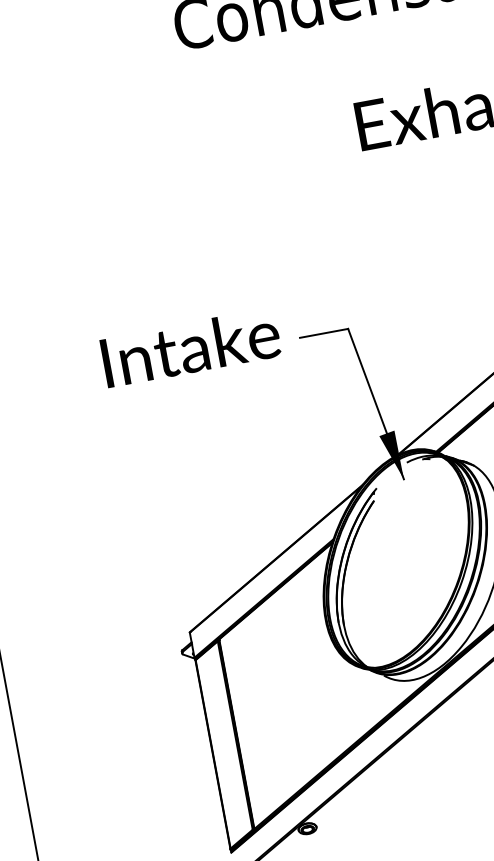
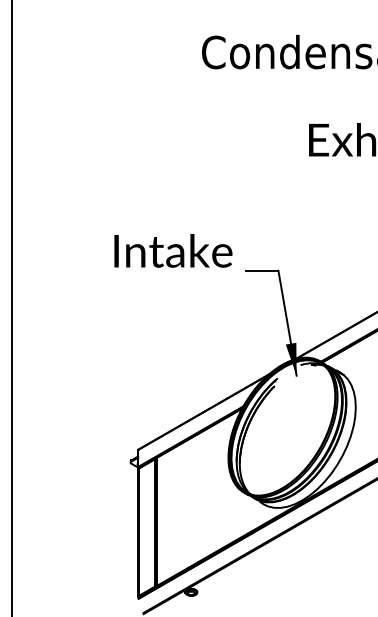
text: (190, 347) -> (173, 250), moved

